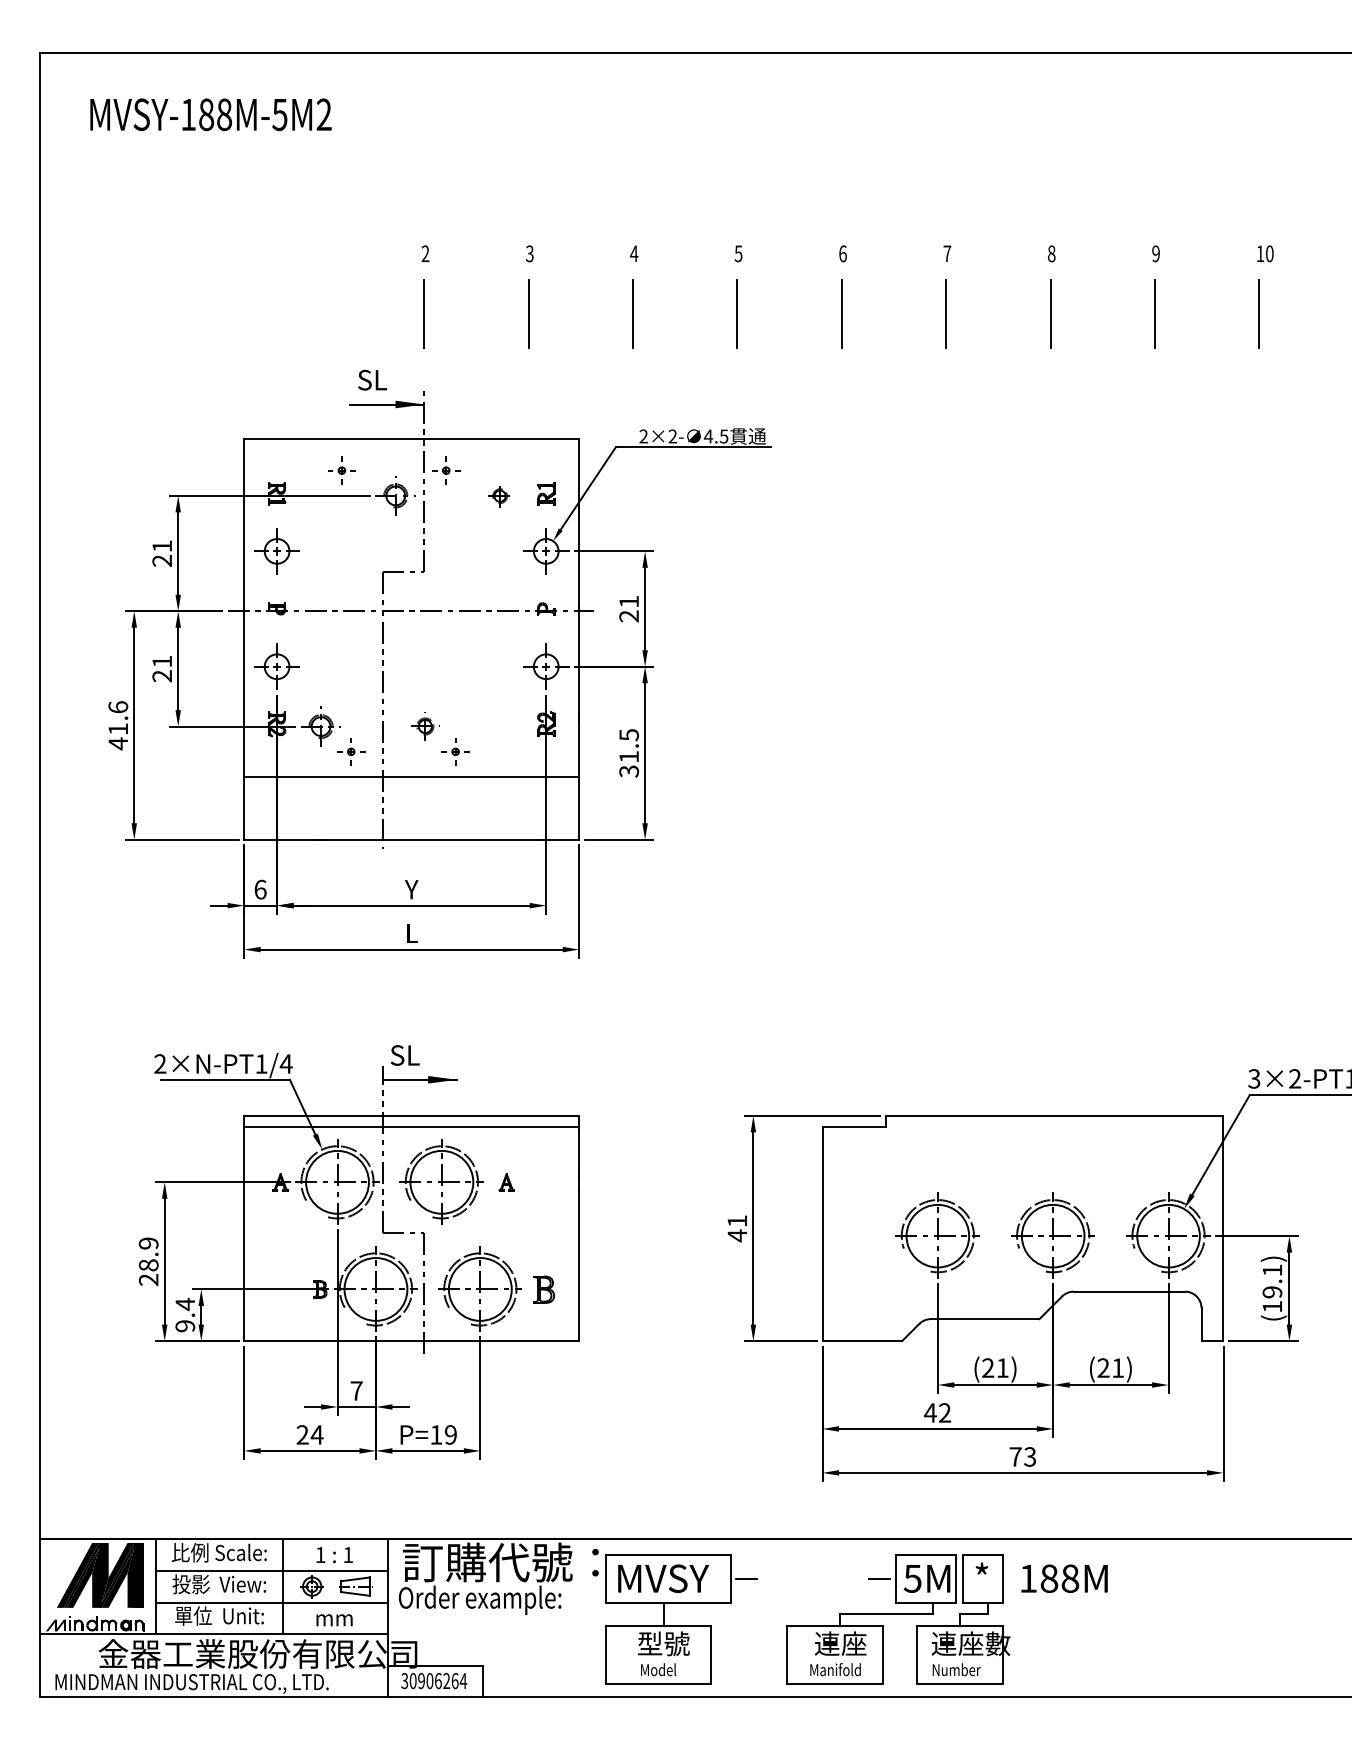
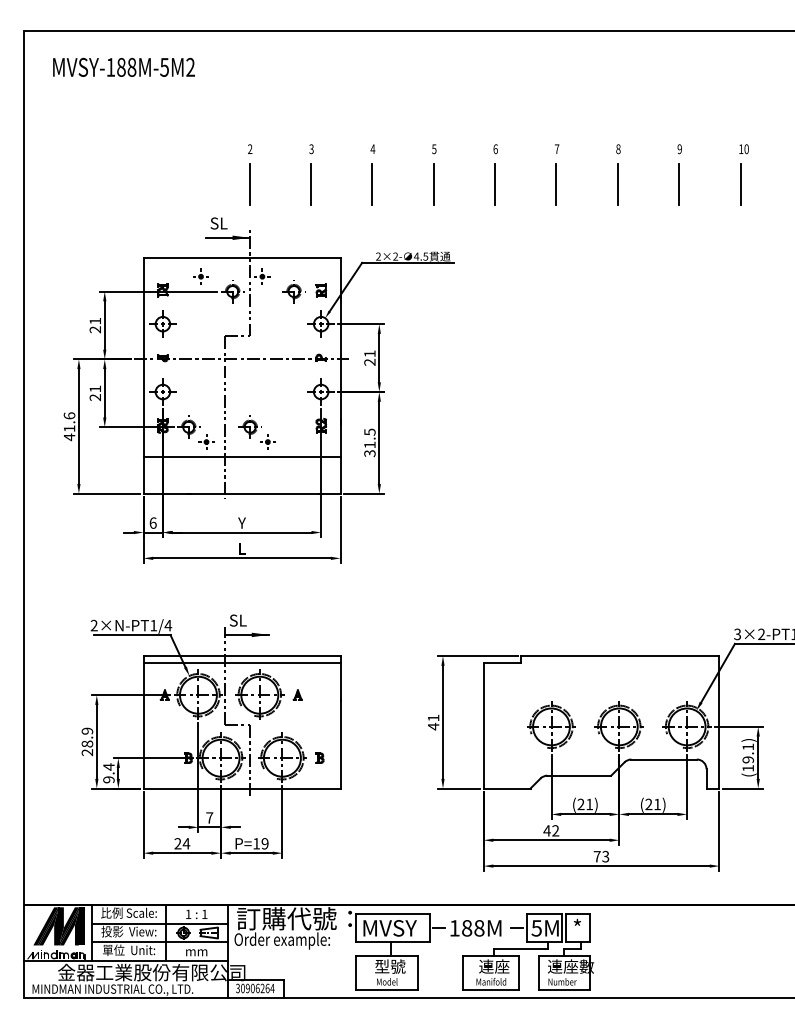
part: (499, 495) -> (293, 291), size x1.67
part: (424, 725) -> (249, 426), size x1.43
part: (543, 1288) -> (319, 757), size x0.62
text: (1063, 1579) -> (475, 928), moved

